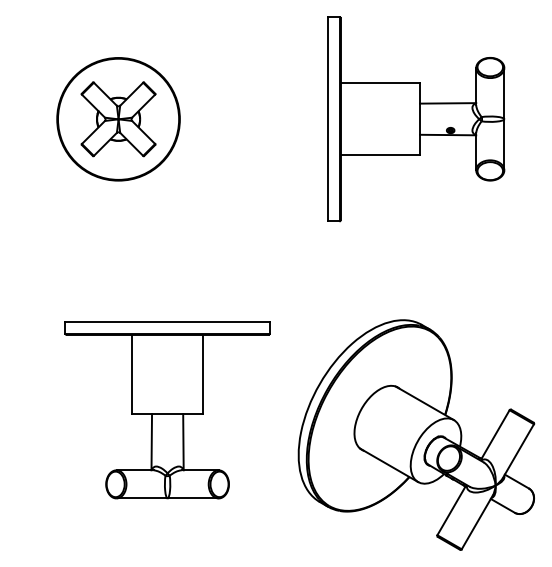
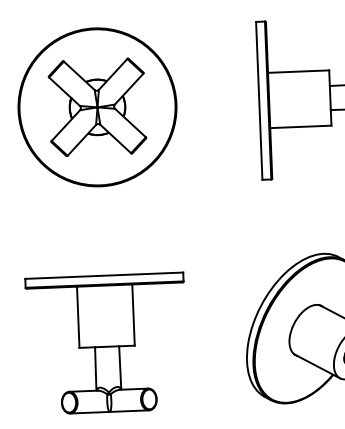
part: (118, 119) -> (97, 107), size x1.67
part: (167, 410) -> (106, 343), moved

